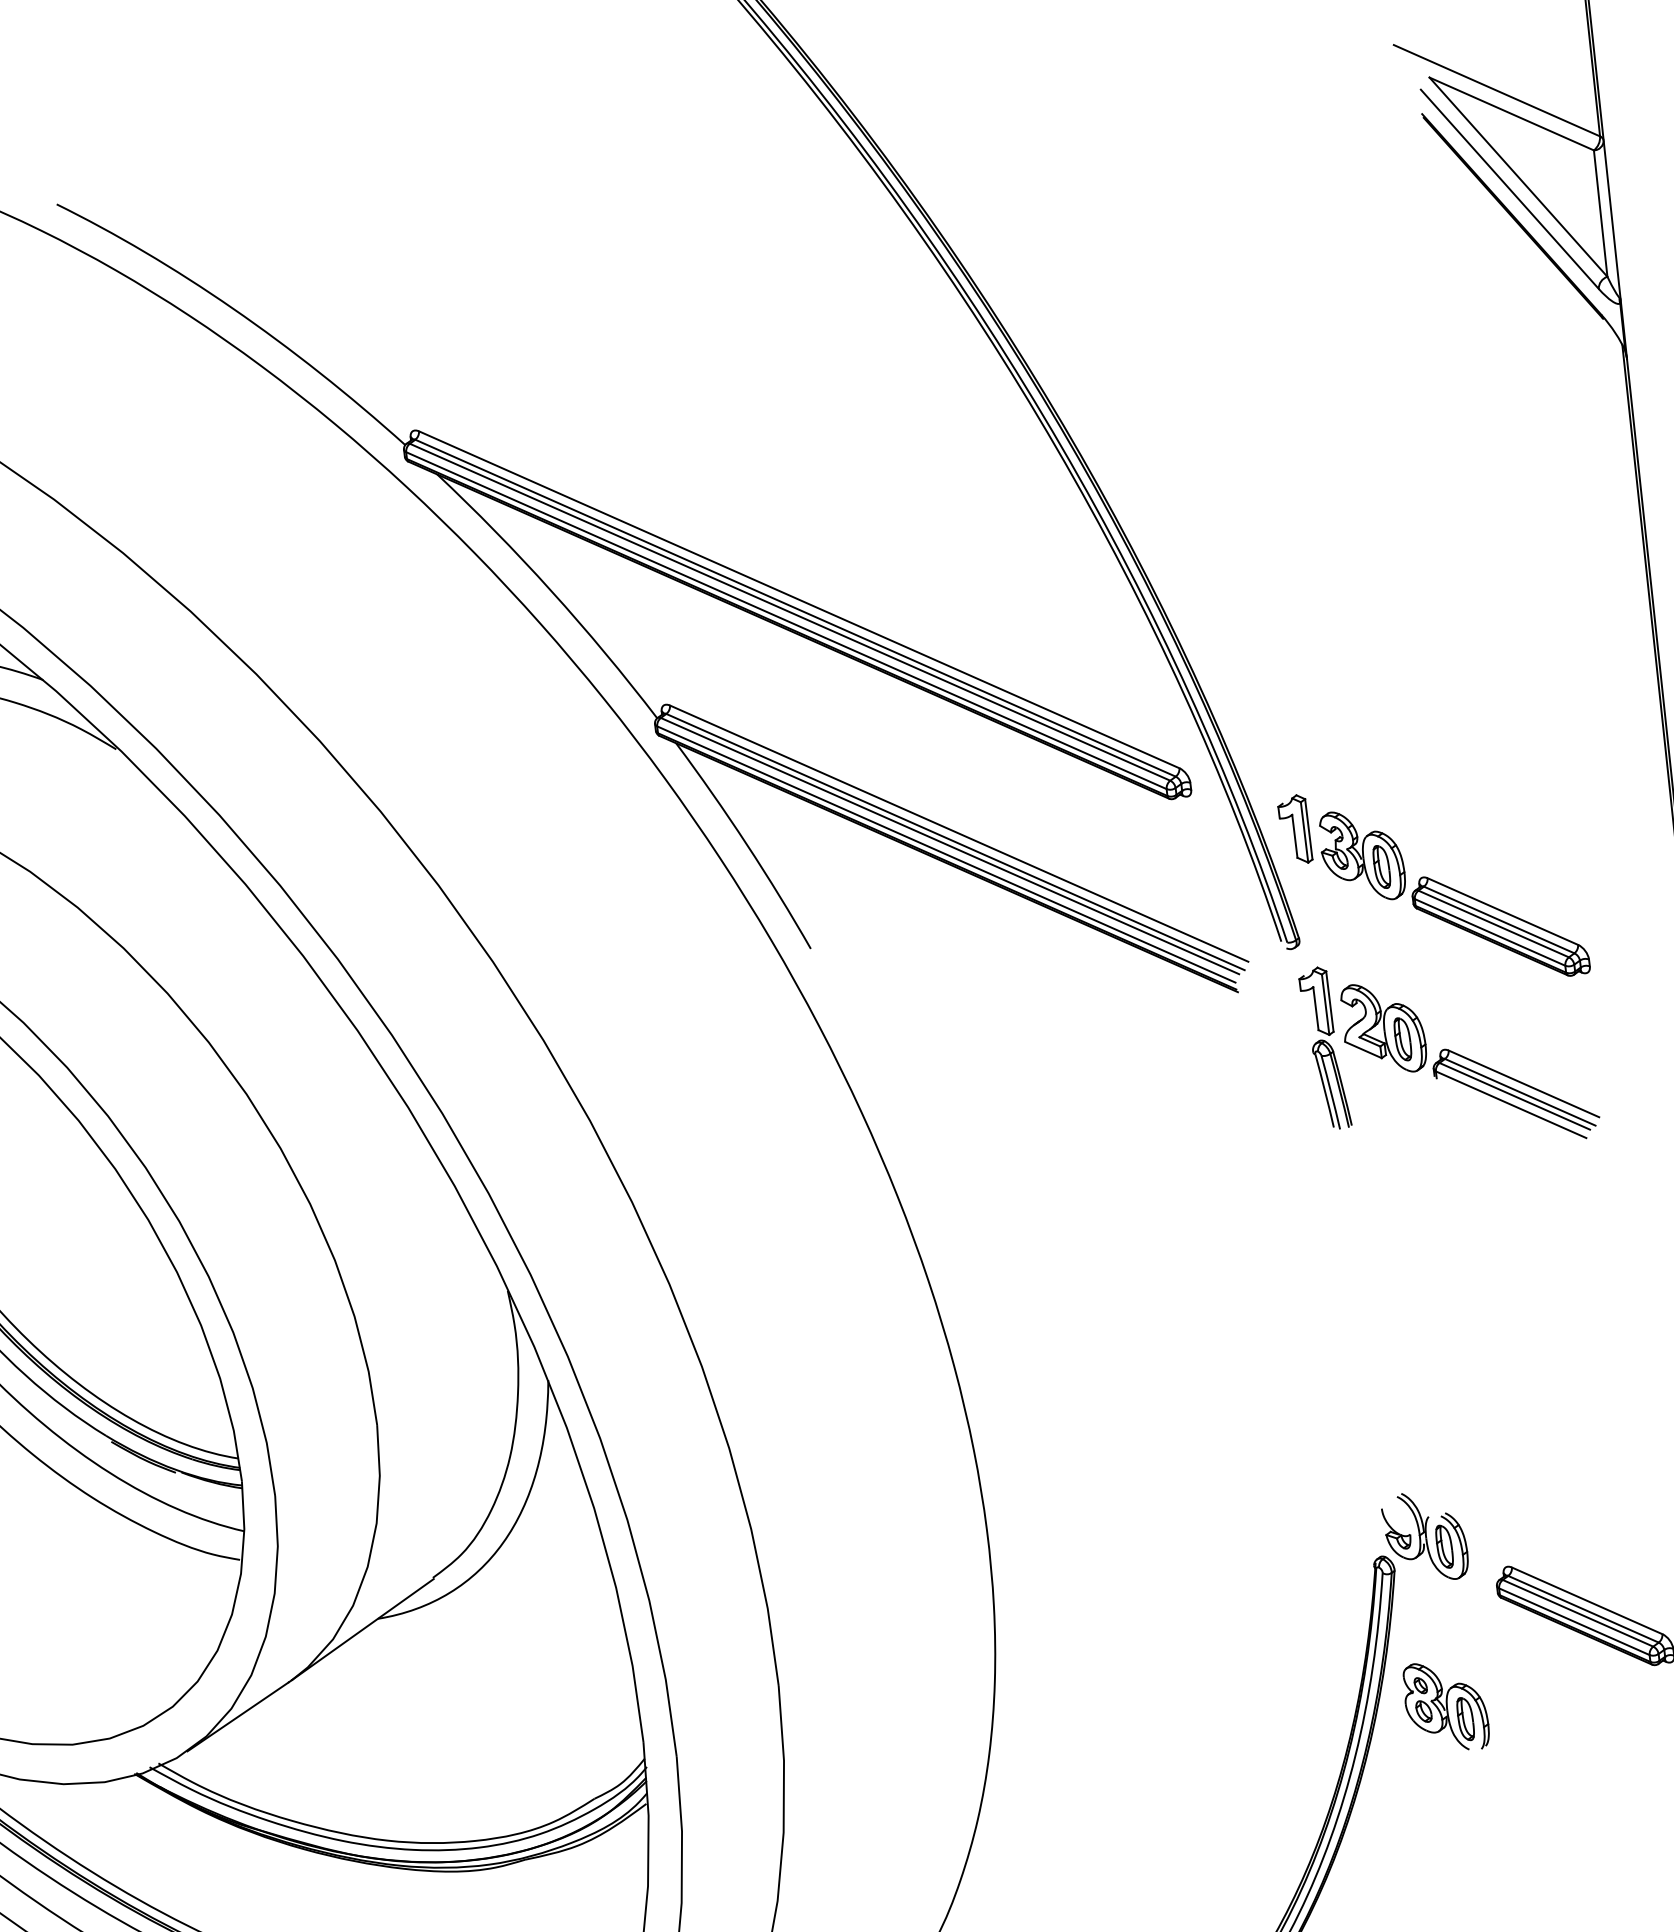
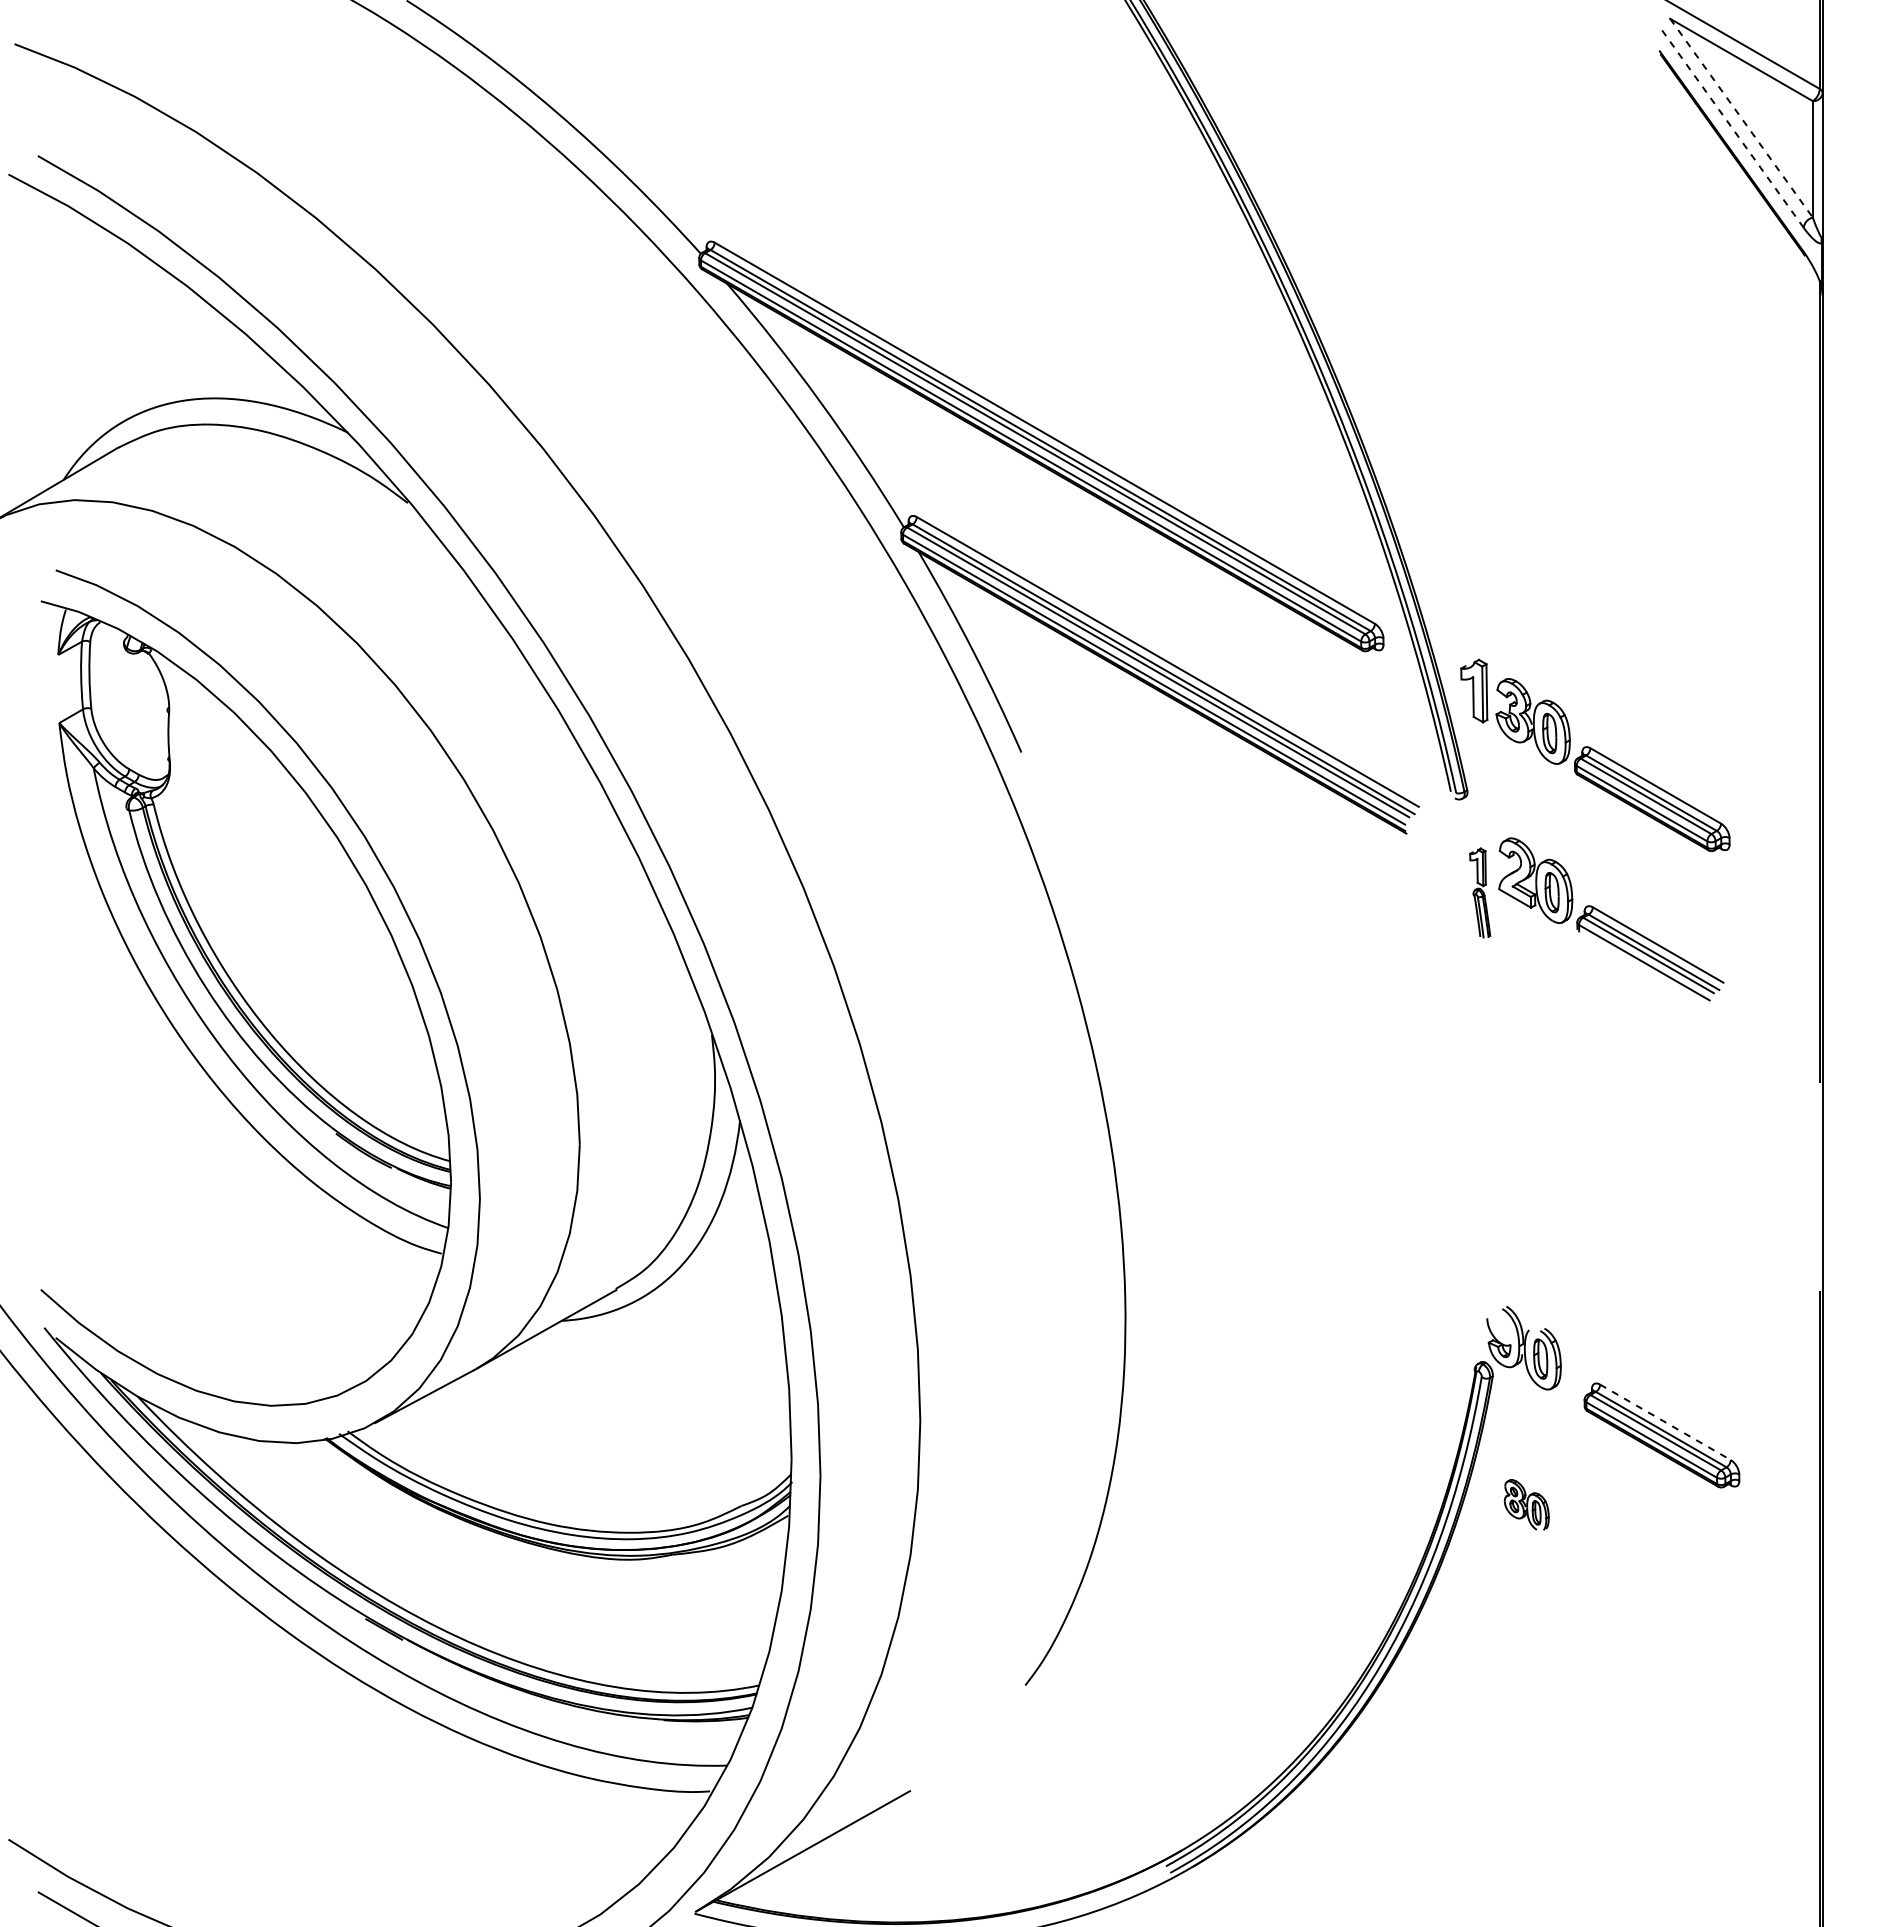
line: (1518, 177) -> (1741, 118), solid -> dashed
line: (1509, 188) -> (1732, 127), solid -> dashed
part: (1324, 1047) -> (1479, 892), size x0.6
line: (1587, 1601) -> (1665, 1422), solid -> dashed
part: (1446, 1706) -> (1526, 1504), size x0.6

